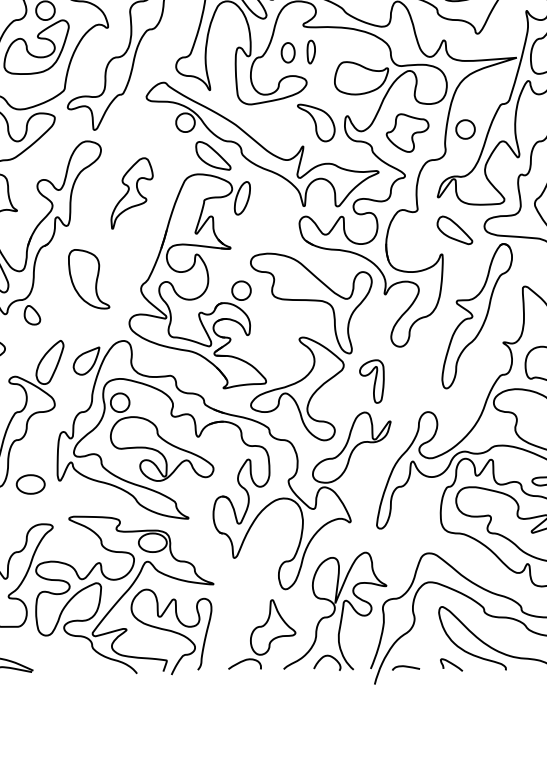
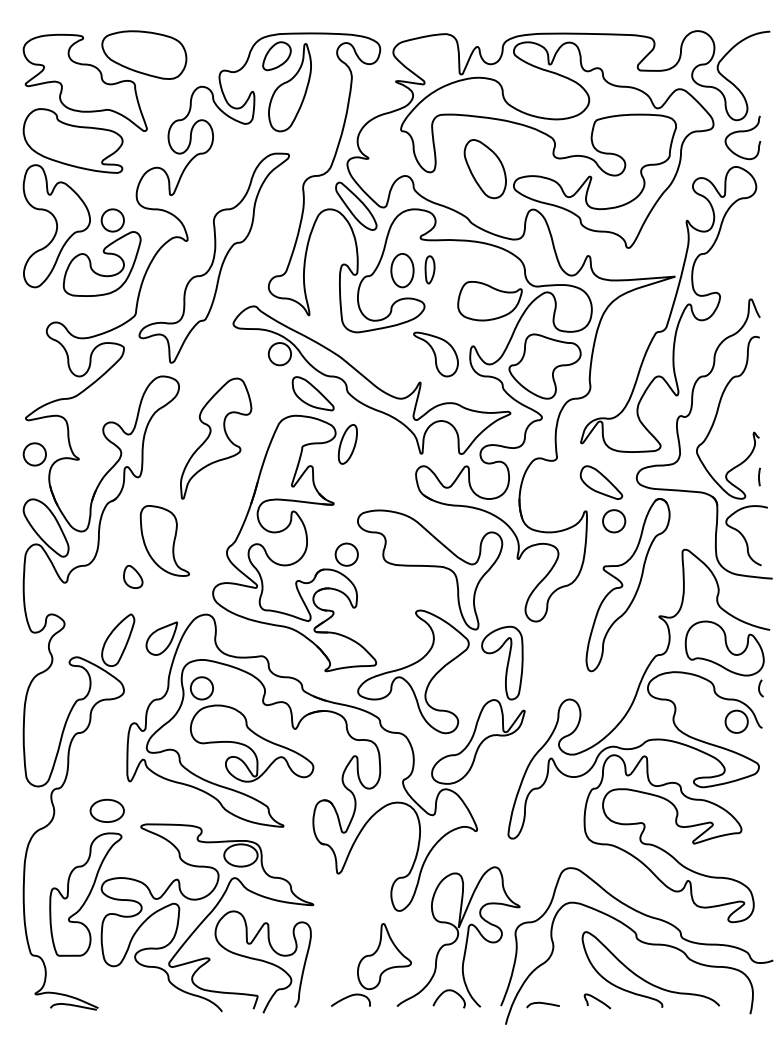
part: (288, 52) -> (402, 270), size x1.43
part: (465, 129) -> (614, 521), moved
part: (407, 133) -> (544, 366), size x1.43
part: (132, 193) -> (216, 438), size x1.43
part: (32, 314) -> (133, 576), moved
part: (371, 381) -> (502, 662), size x1.43
part: (30, 484) -> (106, 810), moved

